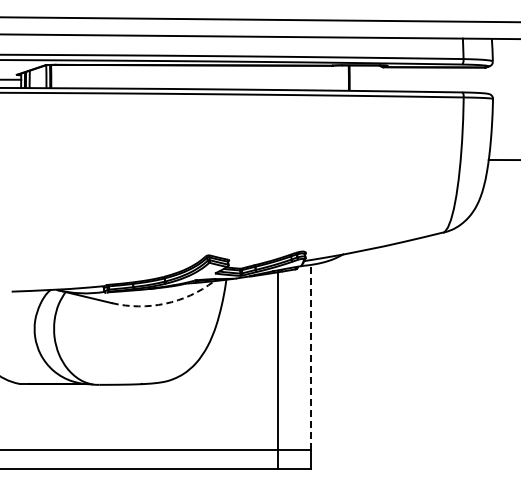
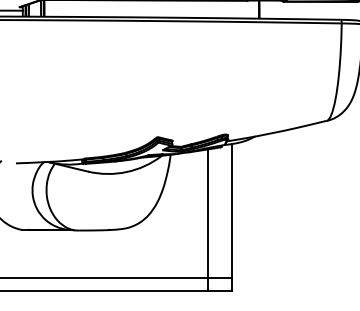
arc: (165, 303) -> (126, 171), dashed -> solid
line: (311, 357) -> (232, 210), dashed -> solid

